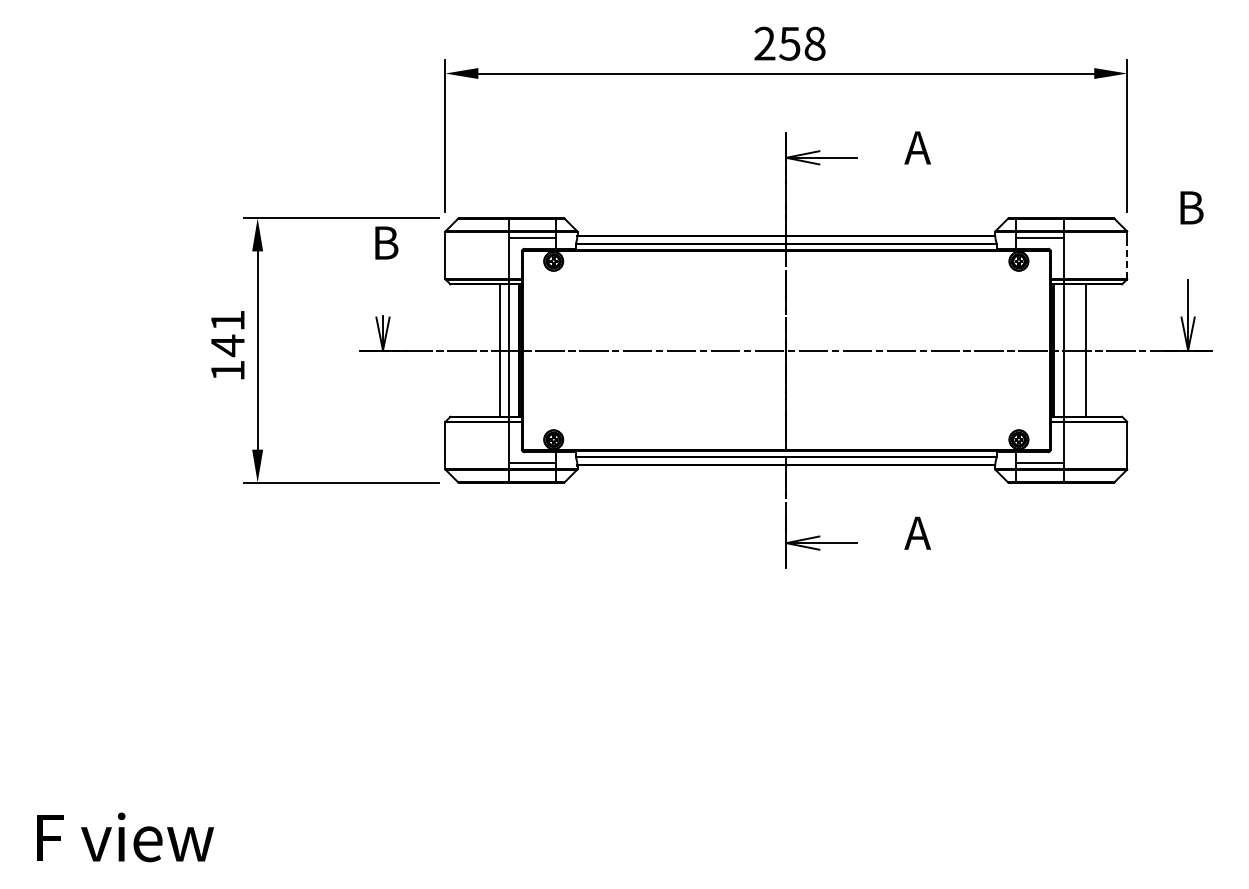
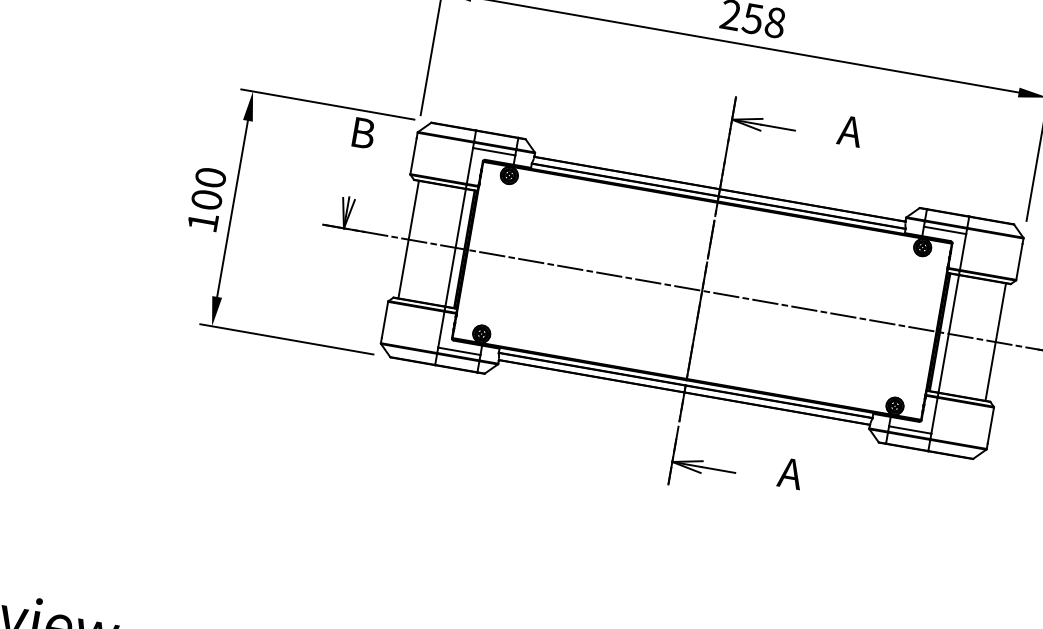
line: (1127, 257) -> (1019, 261), dashed -> solid
text: (227, 333) -> (208, 189), 141 -> 100
line: (499, 350) -> (408, 239), moved
line: (1085, 350) -> (995, 342), moved

